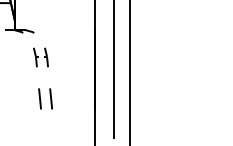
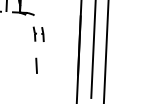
line: (50, 98) -> (44, 65), removed

